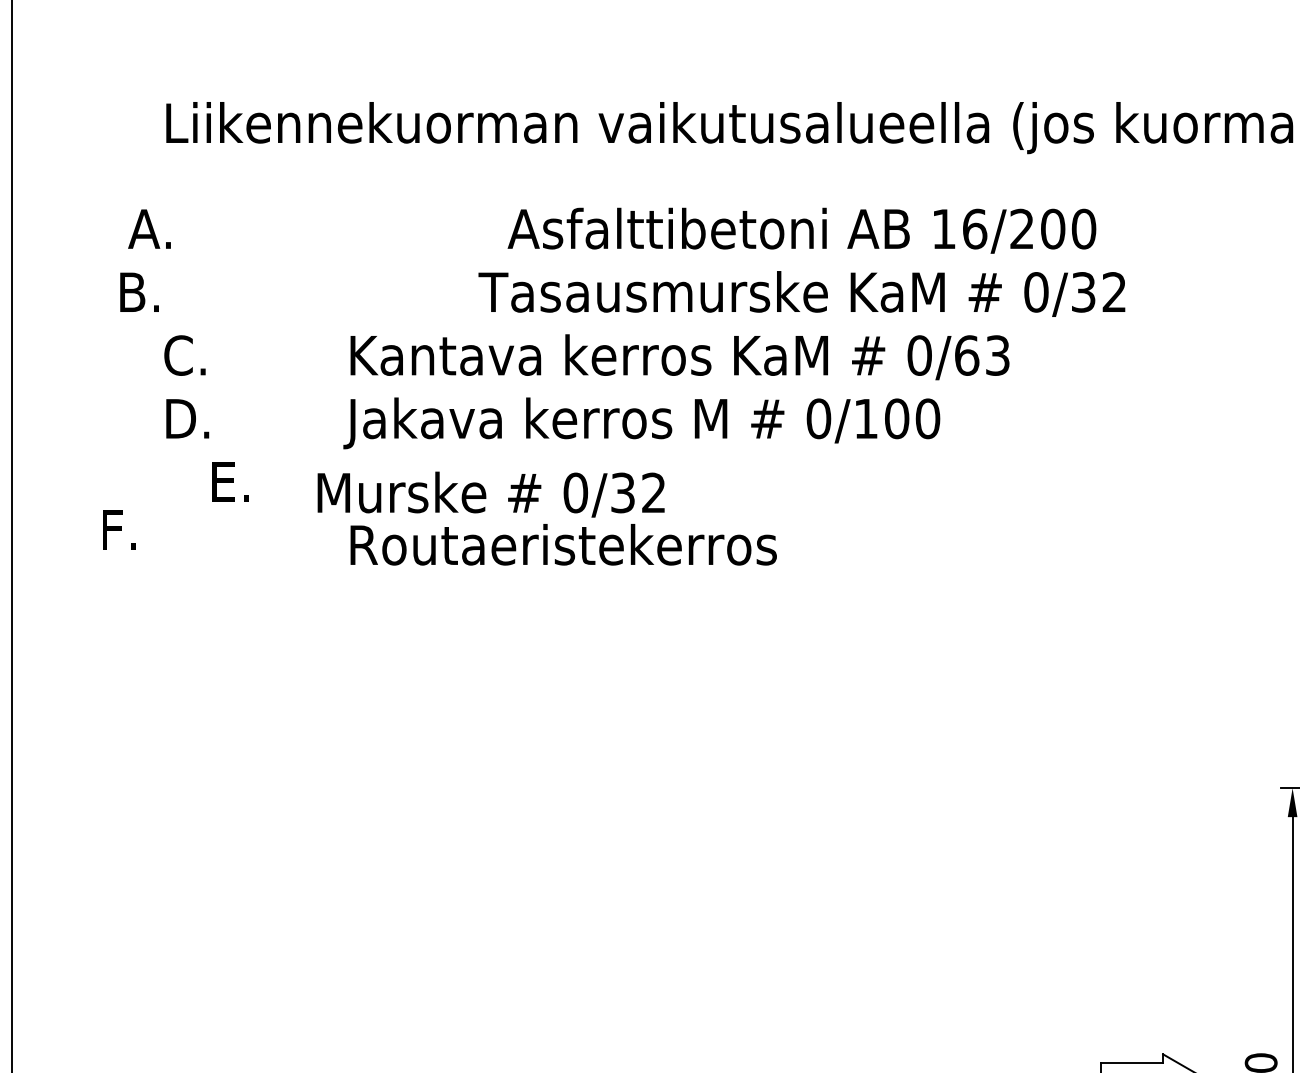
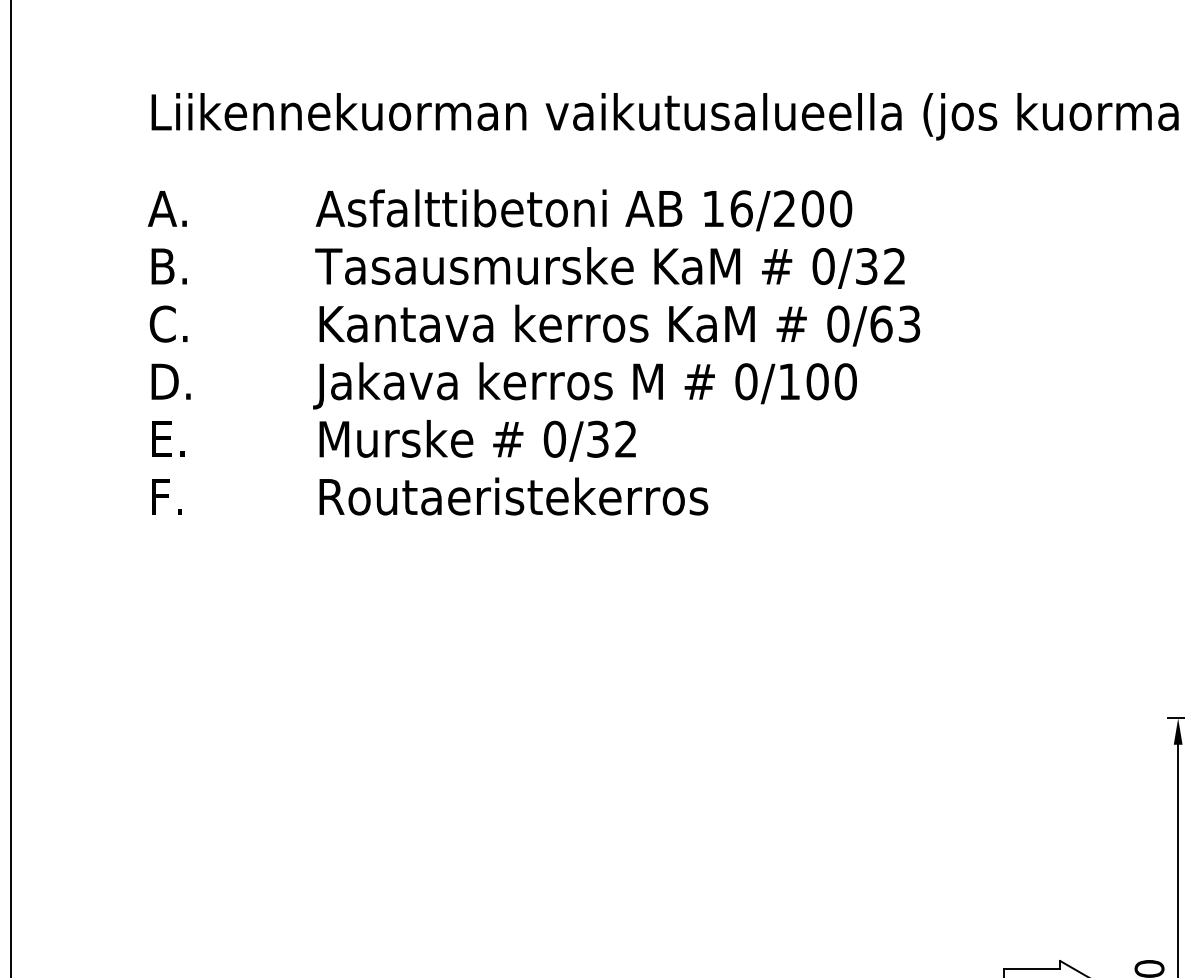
text: (148, 228) -> (166, 208), moved
text: (801, 230) -> (583, 210), moved
text: (138, 292) -> (168, 266), moved
text: (801, 293) -> (609, 267), moved
text: (230, 481) -> (168, 438), moved
text: (490, 494) -> (477, 440), moved
text: (118, 529) -> (166, 496), moved

